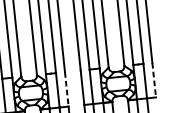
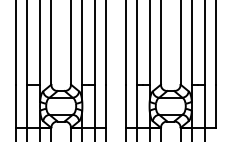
line: (154, 80) -> (215, 106), dashed -> solid
line: (67, 89) -> (106, 106), dashed -> solid

